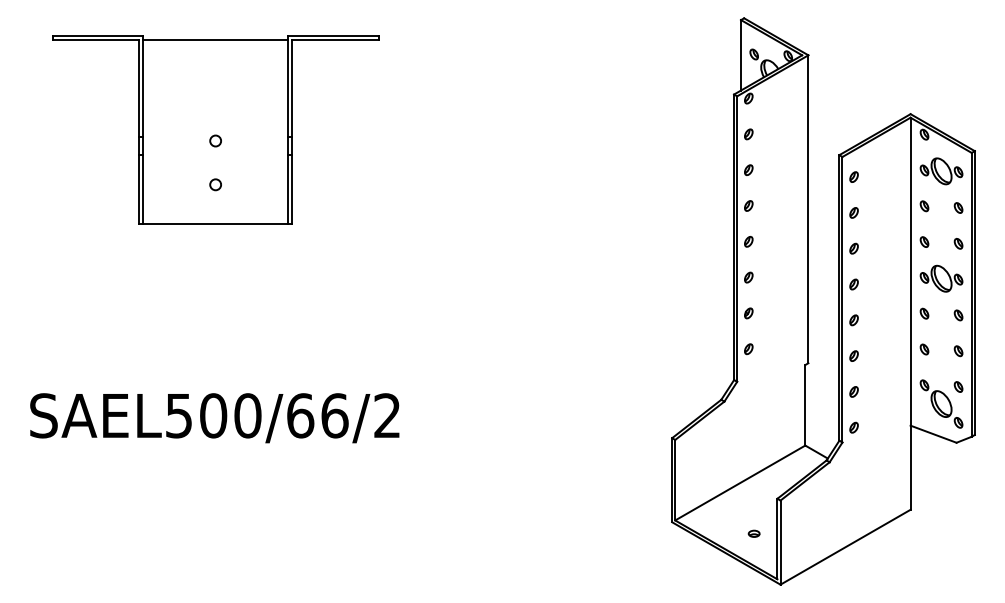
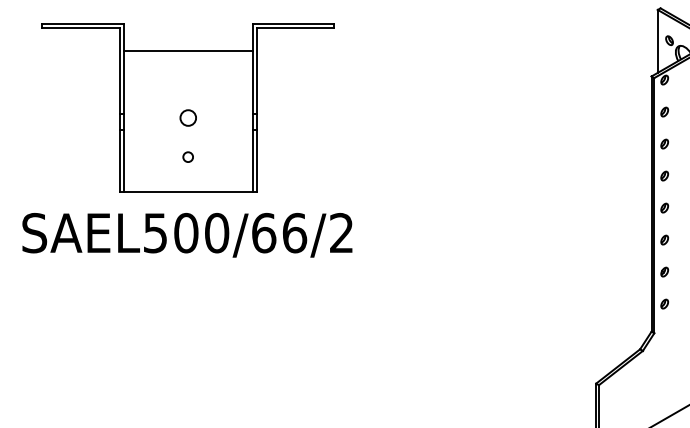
line: (215, 40) -> (188, 51), moved
circle: (215, 140) -> (188, 117), size x1.6
text: (214, 418) -> (187, 235), moved

